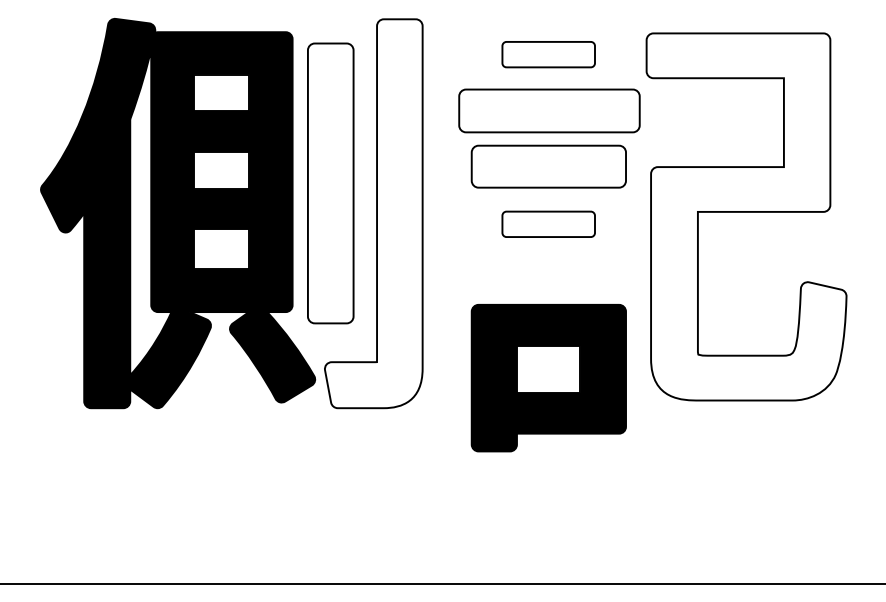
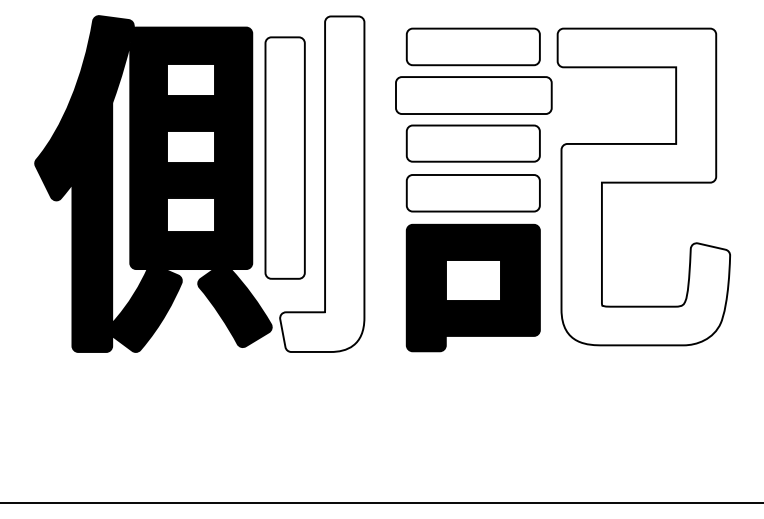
part: (547, 54) -> (472, 46), size x1.67
part: (547, 224) -> (472, 193), size x1.67
part: (547, 377) -> (472, 287), moved

